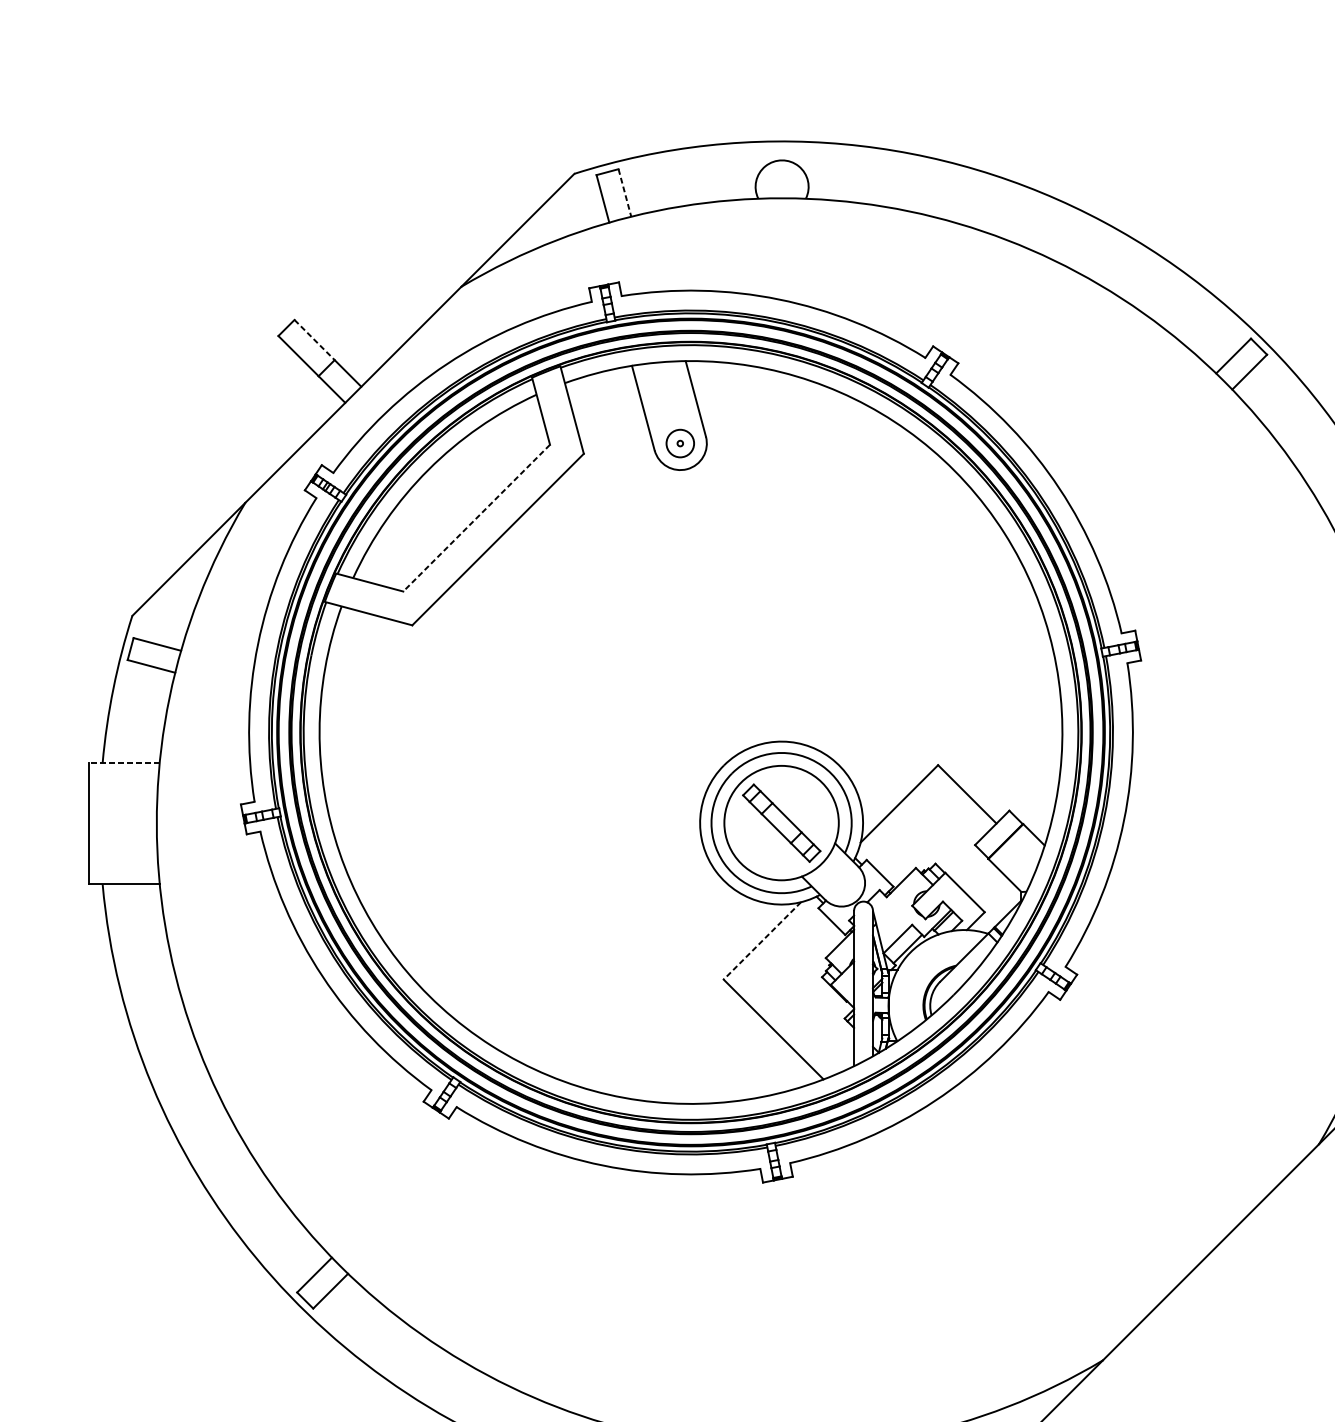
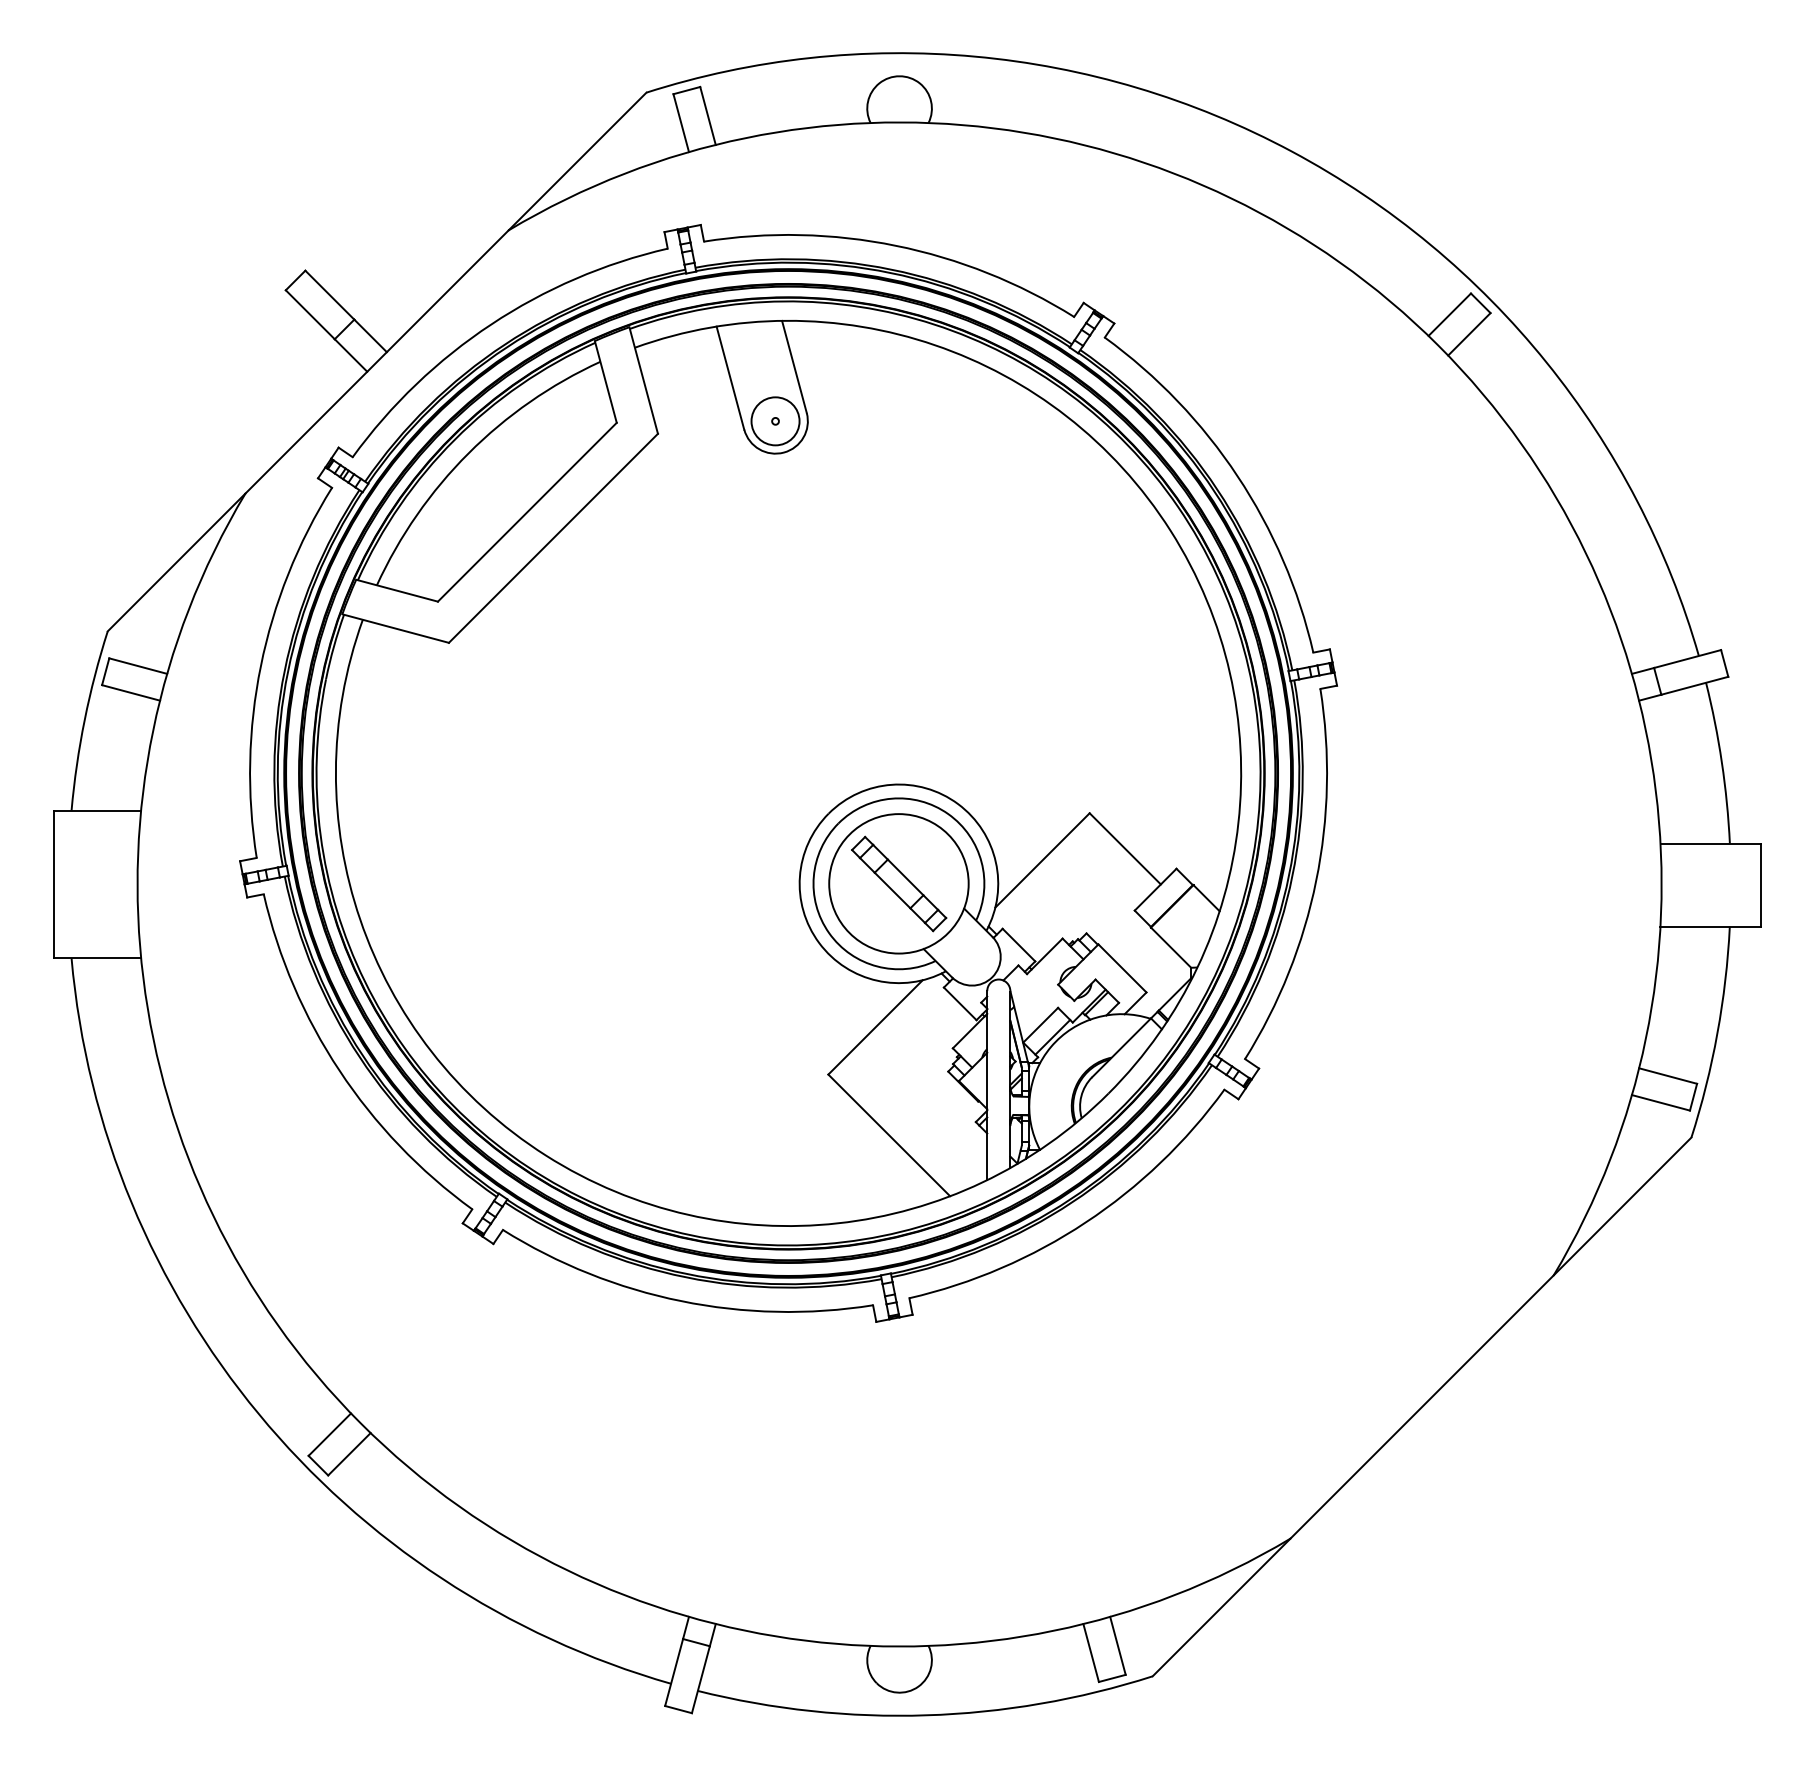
line: (625, 193) -> (708, 116), dashed -> solid
line: (314, 340) -> (329, 295), dashed -> solid
circle: (680, 443) -> (775, 421), size x1.43
line: (476, 518) -> (527, 512), dashed -> solid
line: (123, 762) -> (97, 810), dashed -> solid
line: (762, 940) -> (875, 1027), dashed -> solid

